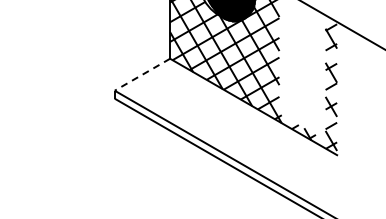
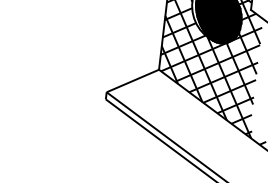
line: (142, 74) -> (132, 80), dashed -> solid

